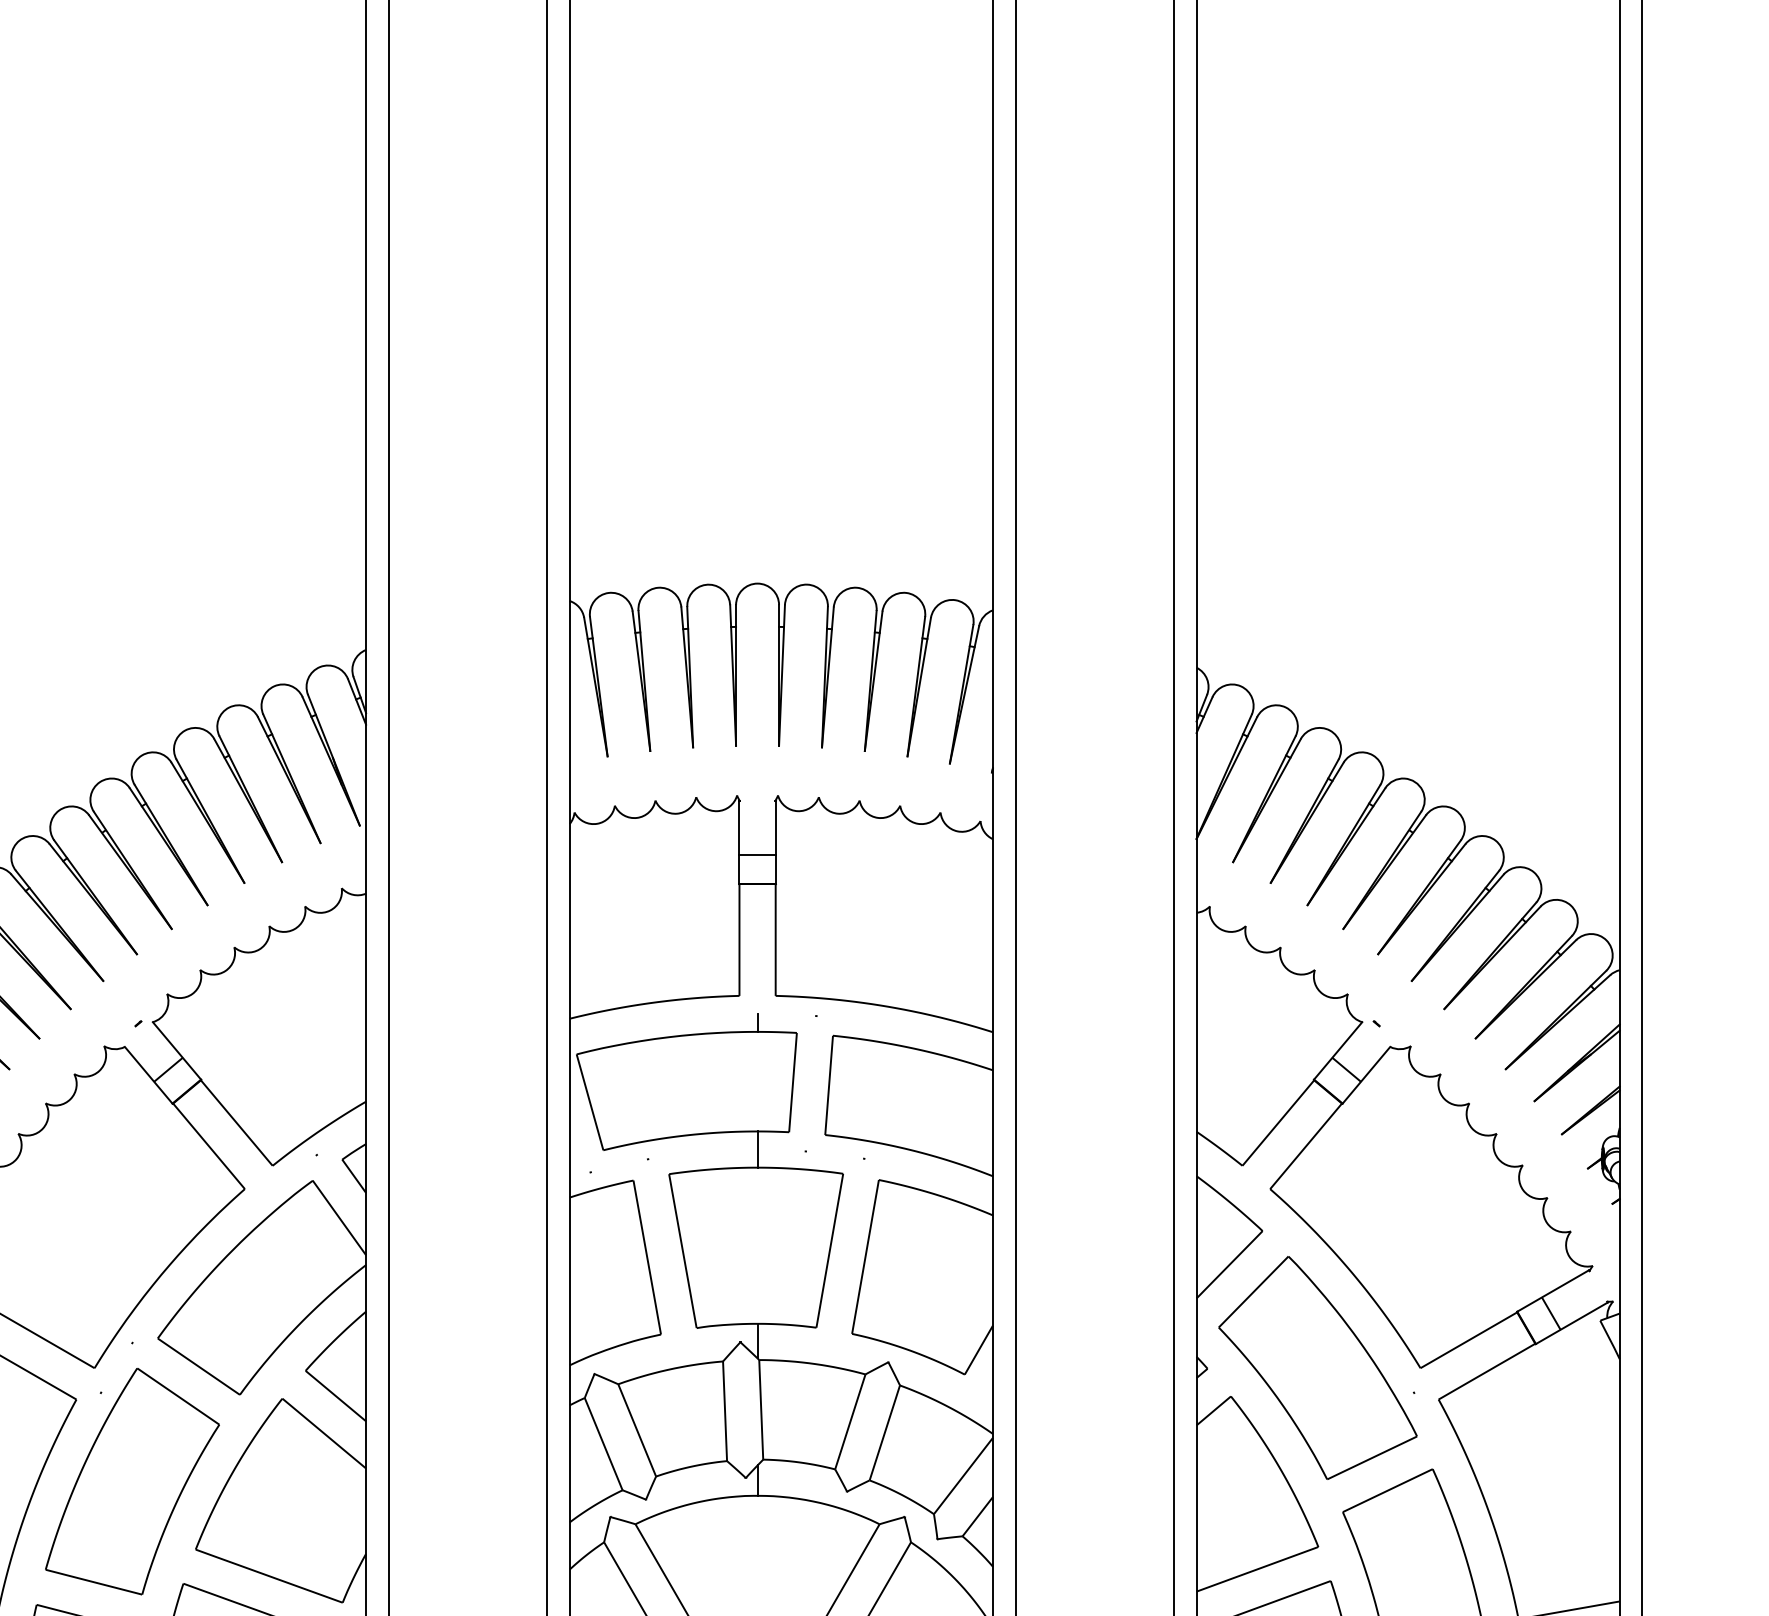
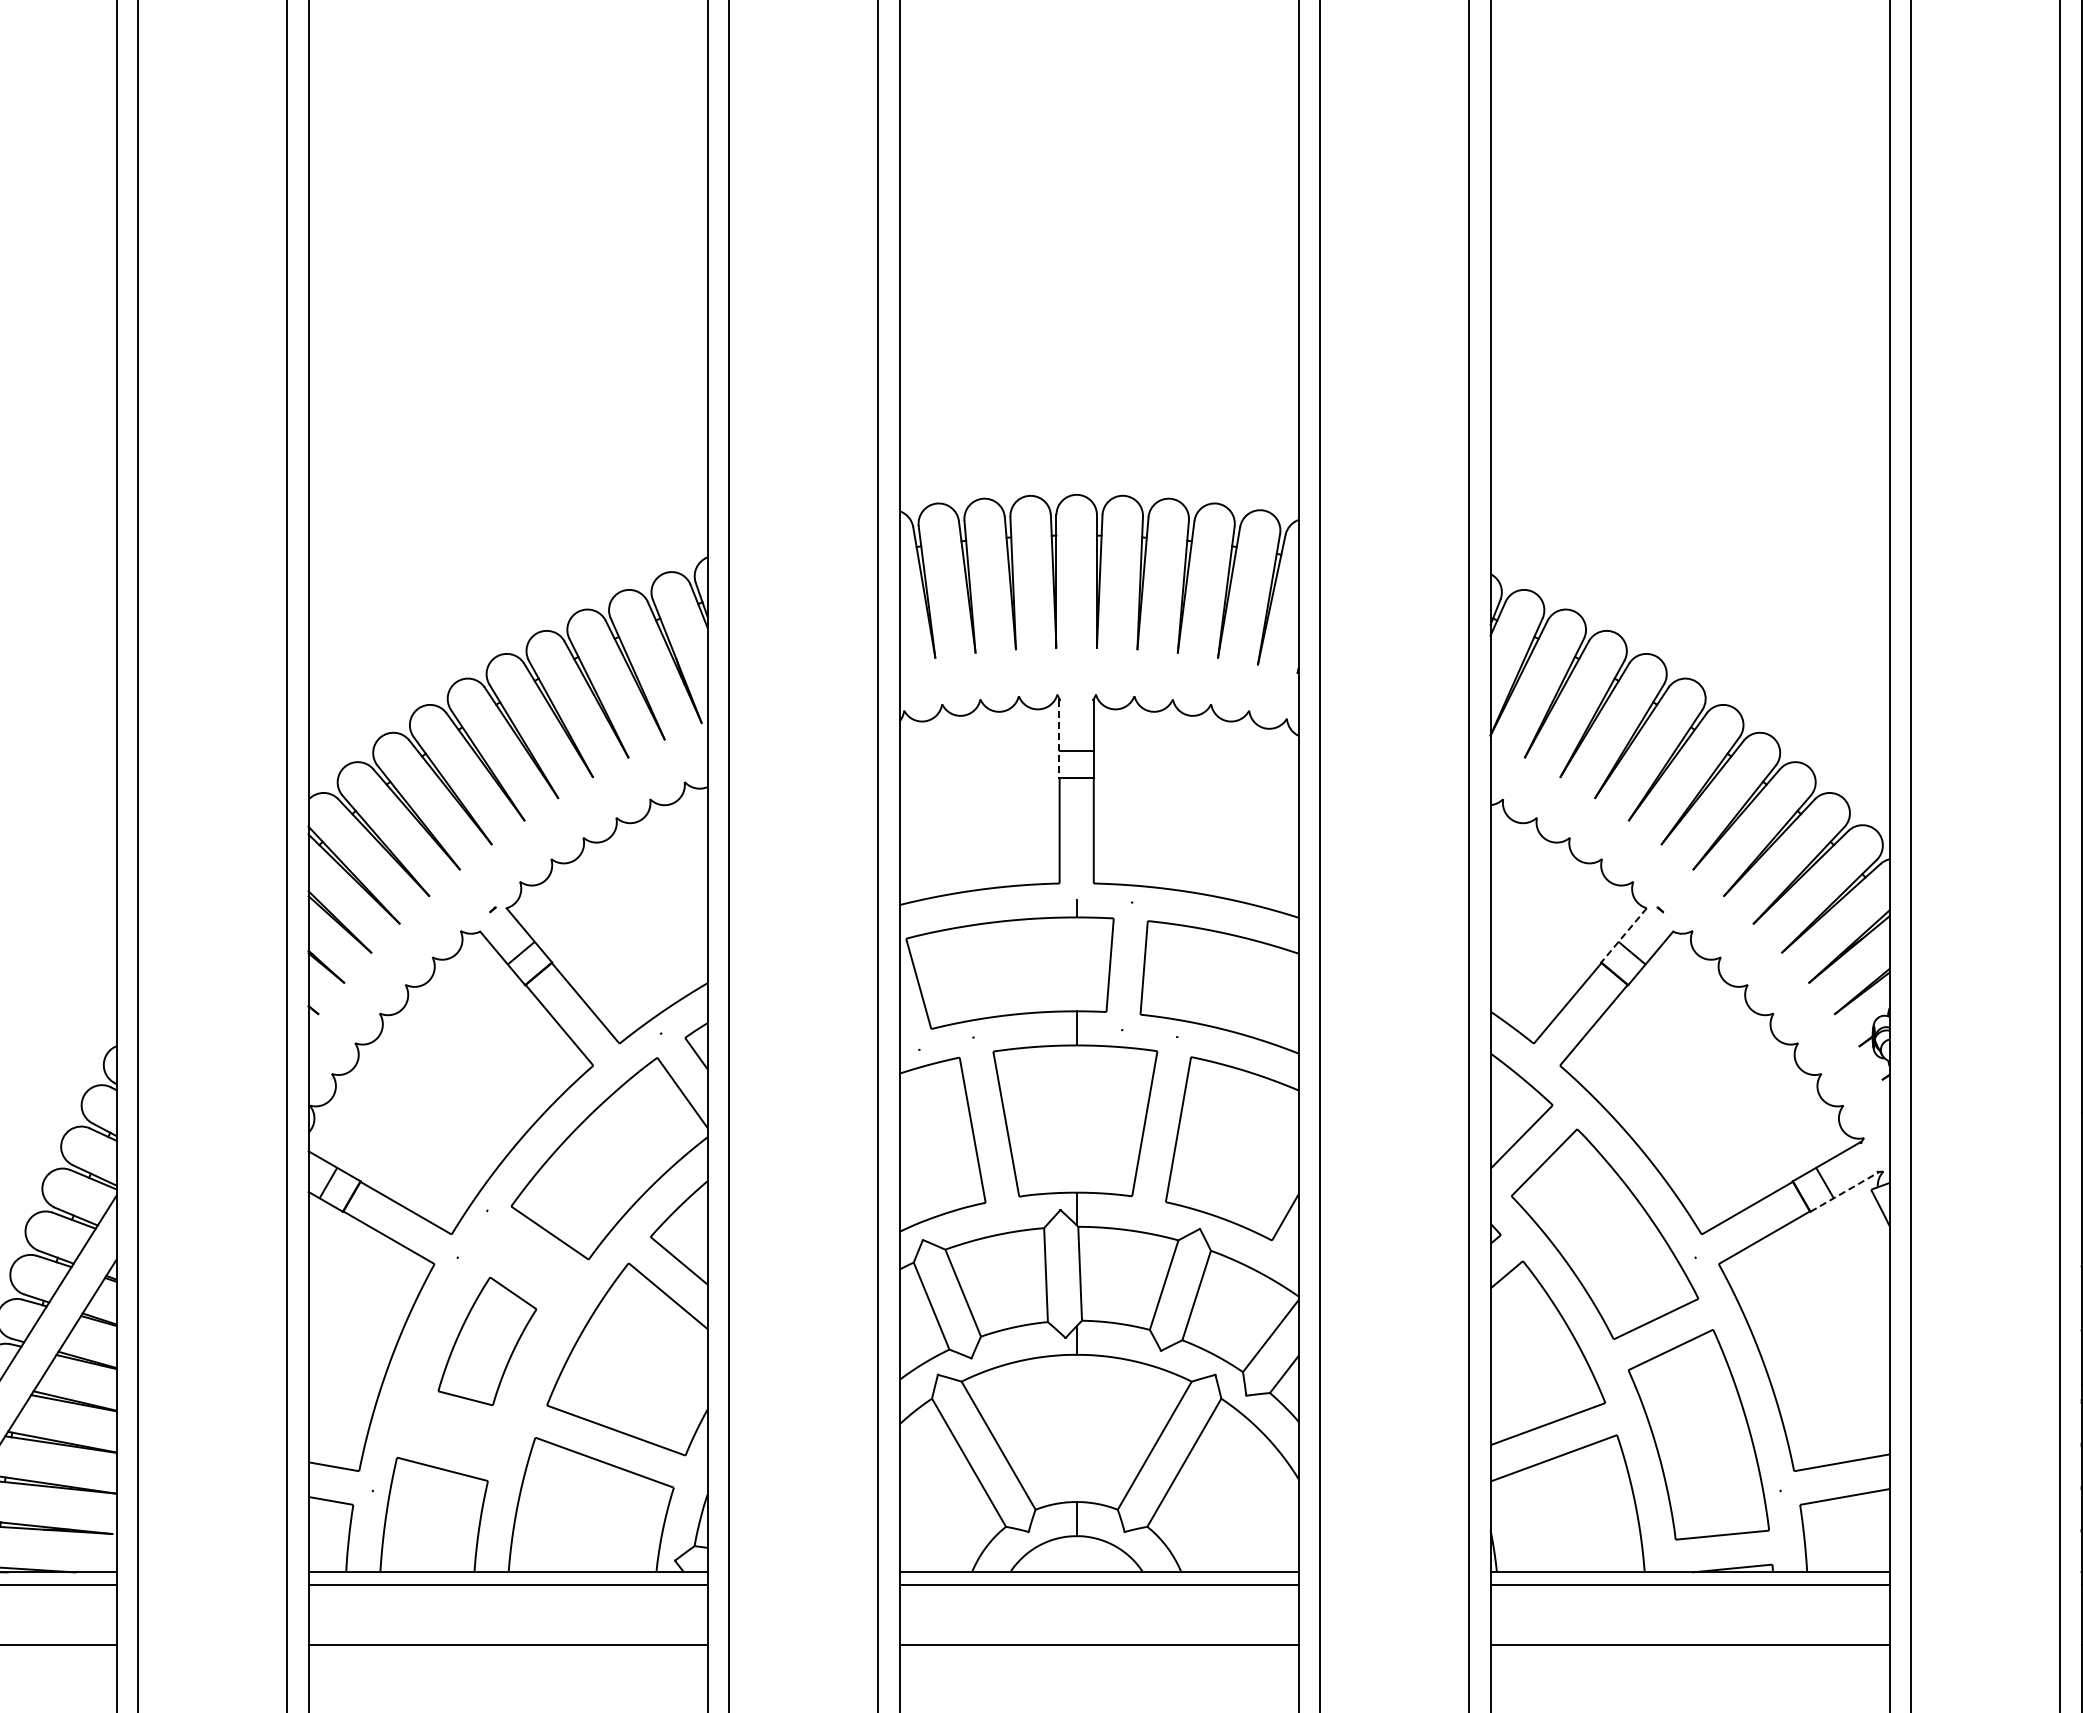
line: (739, 843) -> (1059, 739), solid -> dashed
line: (1337, 1051) -> (1623, 935), solid -> dashed
line: (1571, 1322) -> (1844, 1191), solid -> dashed
part: (132, 1481) -> (487, 1341), size x0.6

